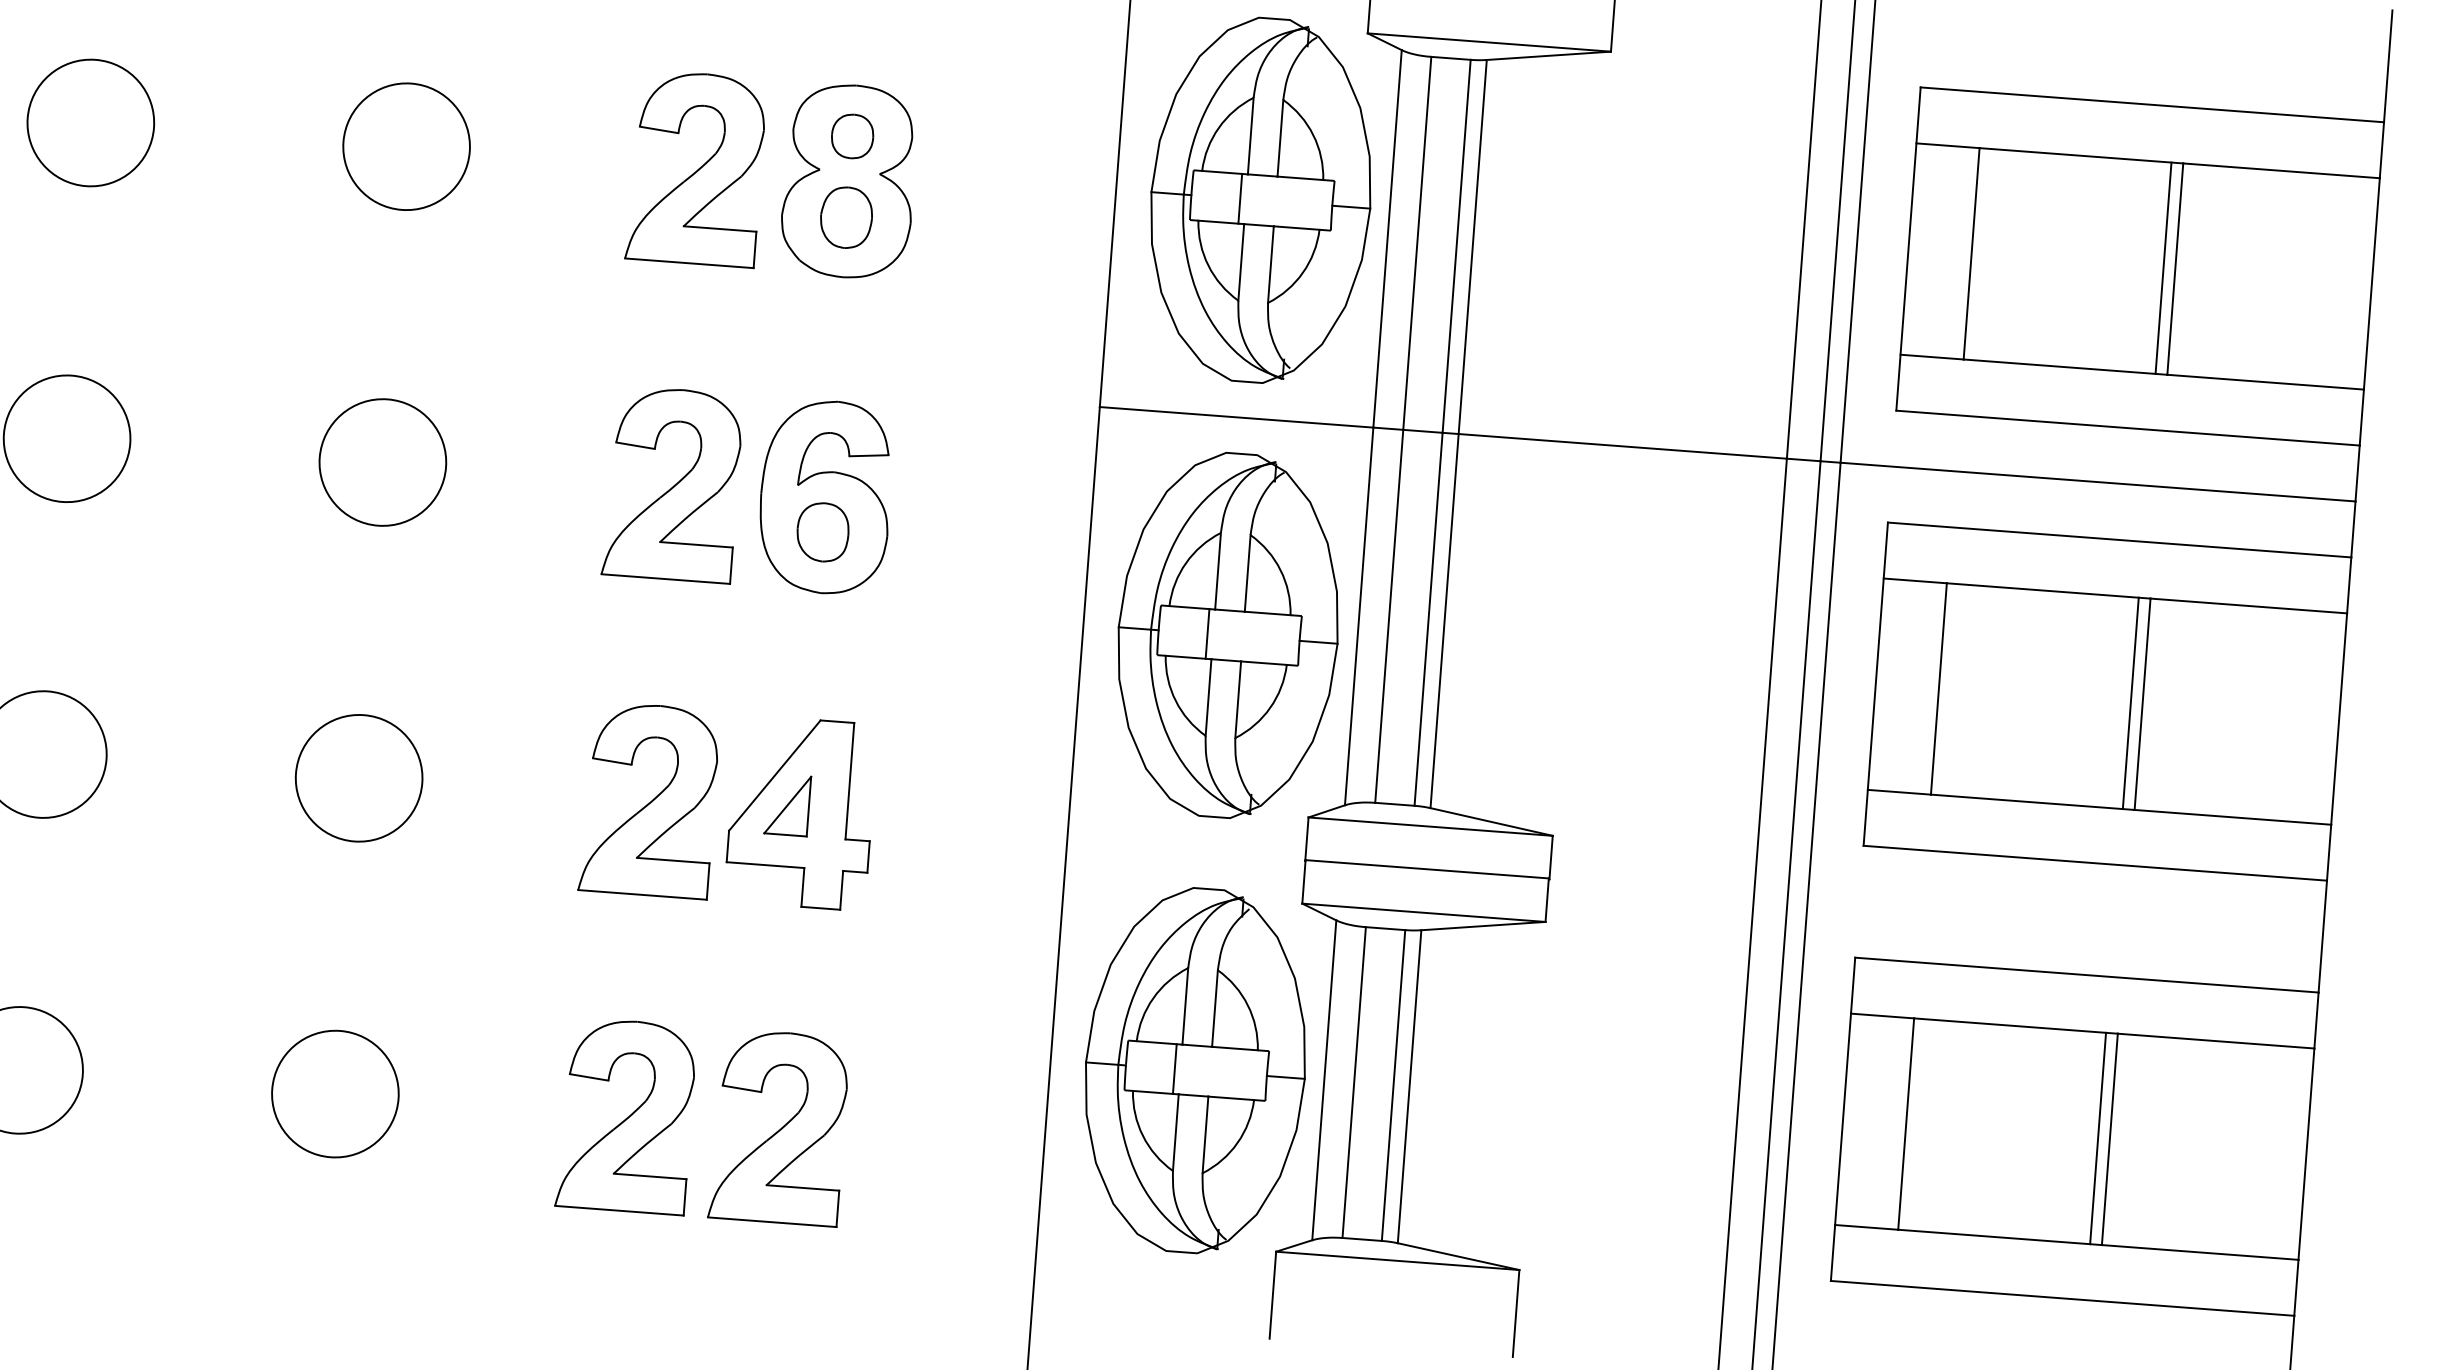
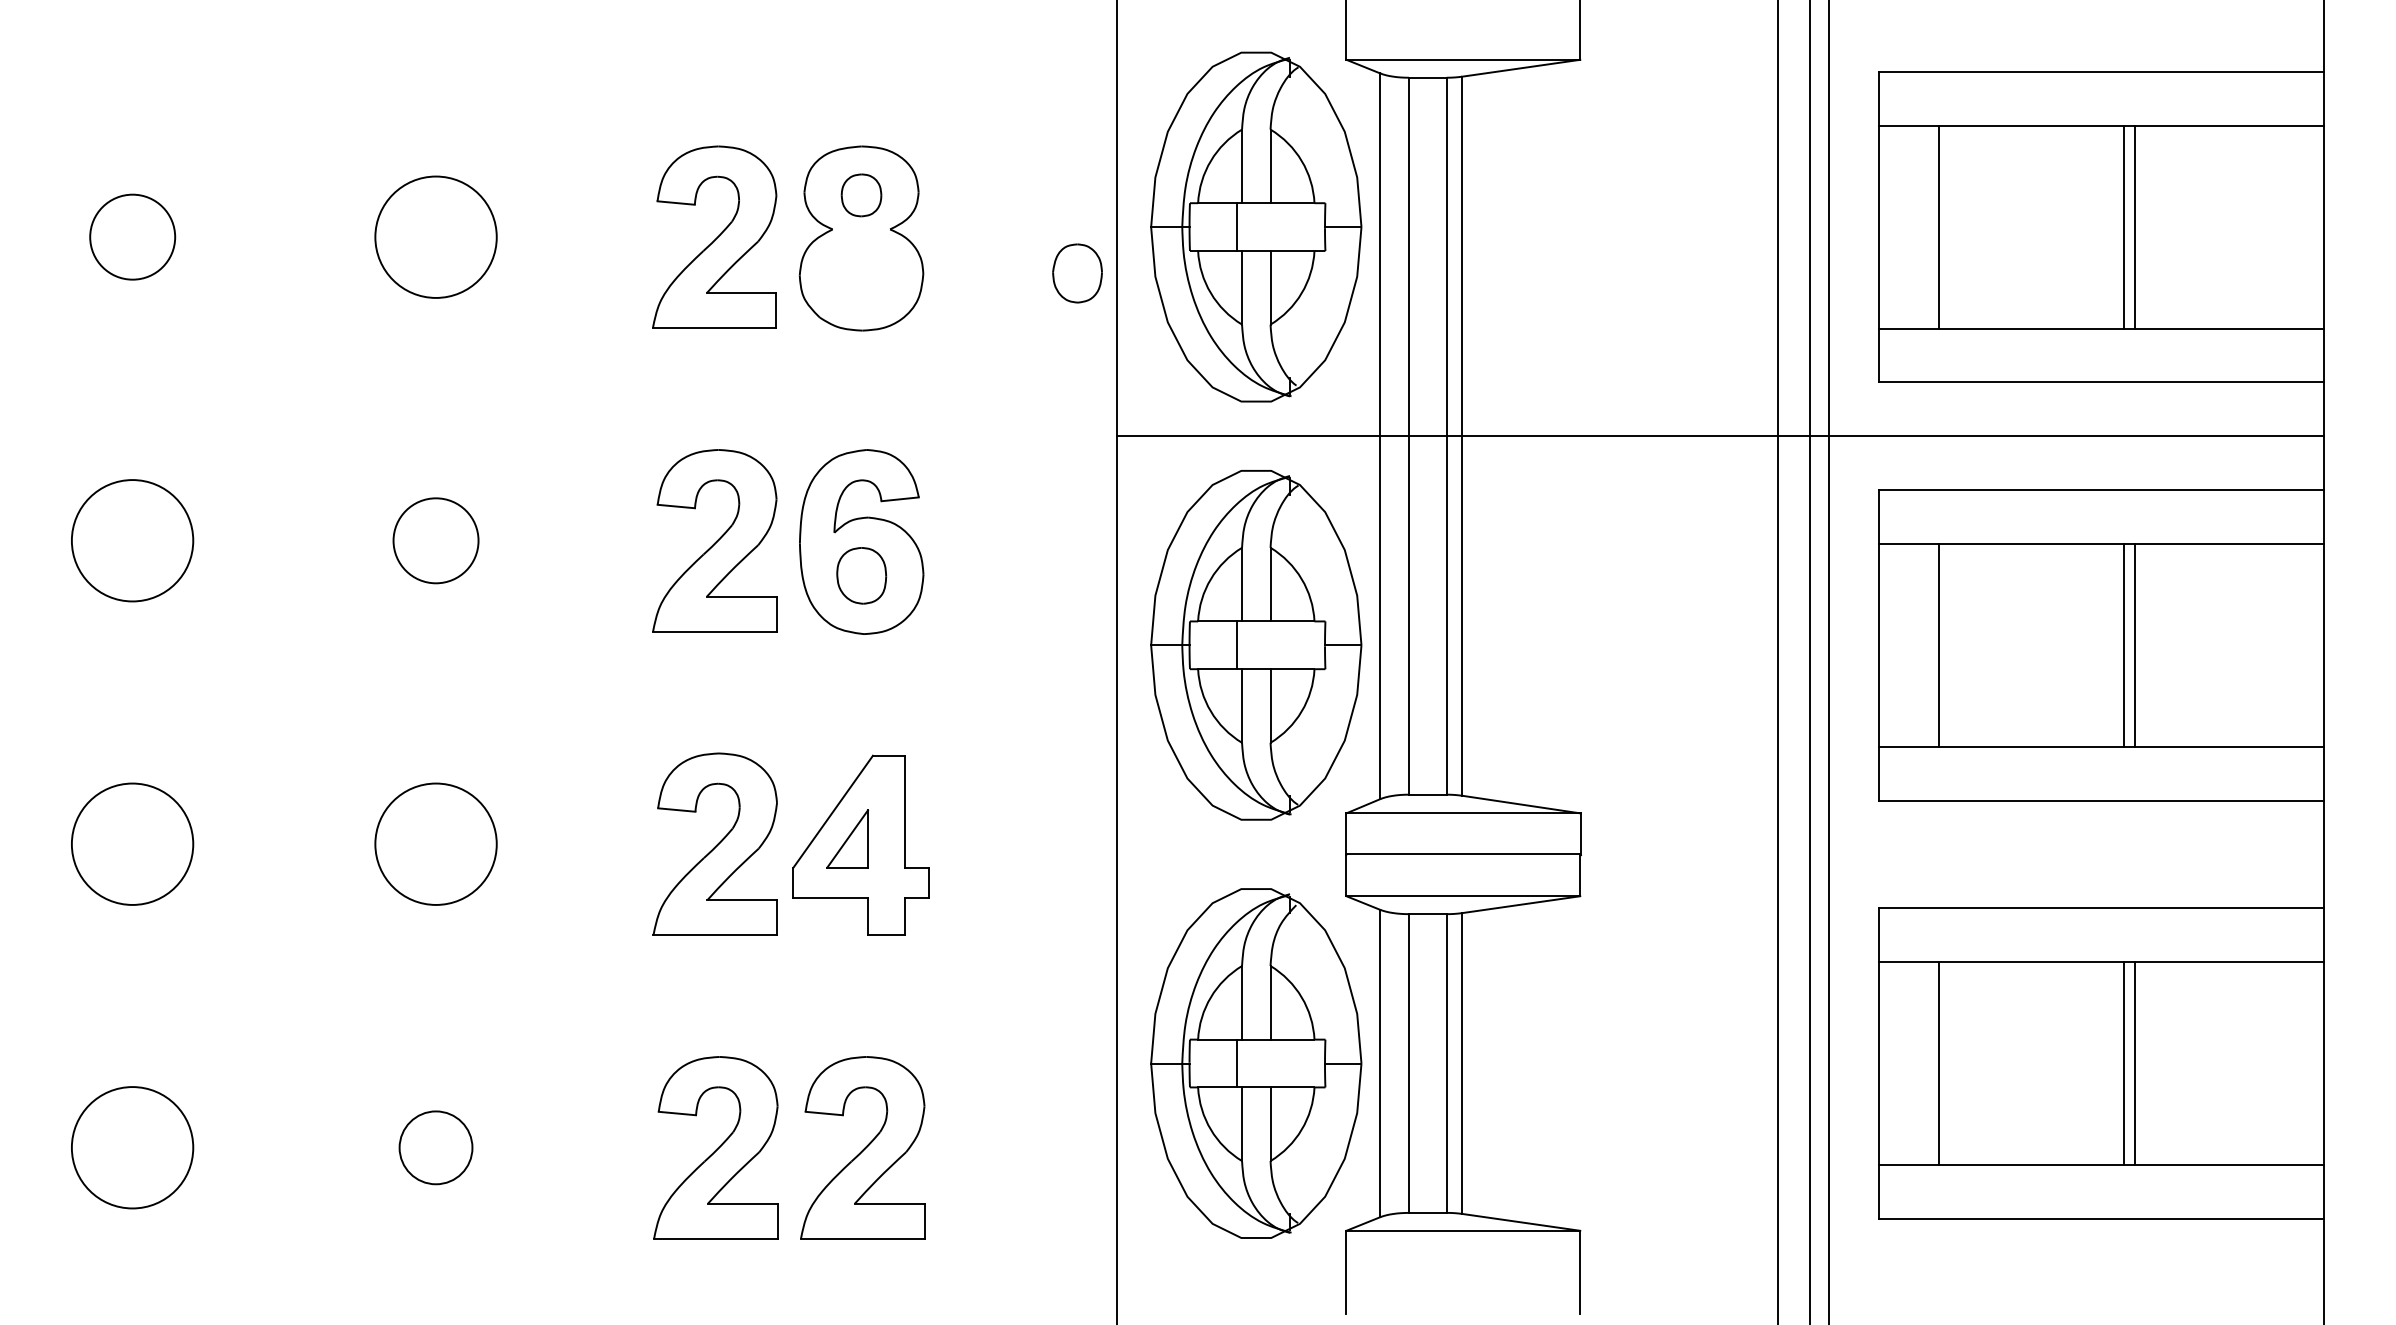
circle: (90, 122) -> (132, 236), size x0.7
part: (846, 217) -> (1077, 273), moved
circle: (382, 462) -> (435, 540), size x0.7
circle: (334, 1093) -> (435, 1147), size x0.6

